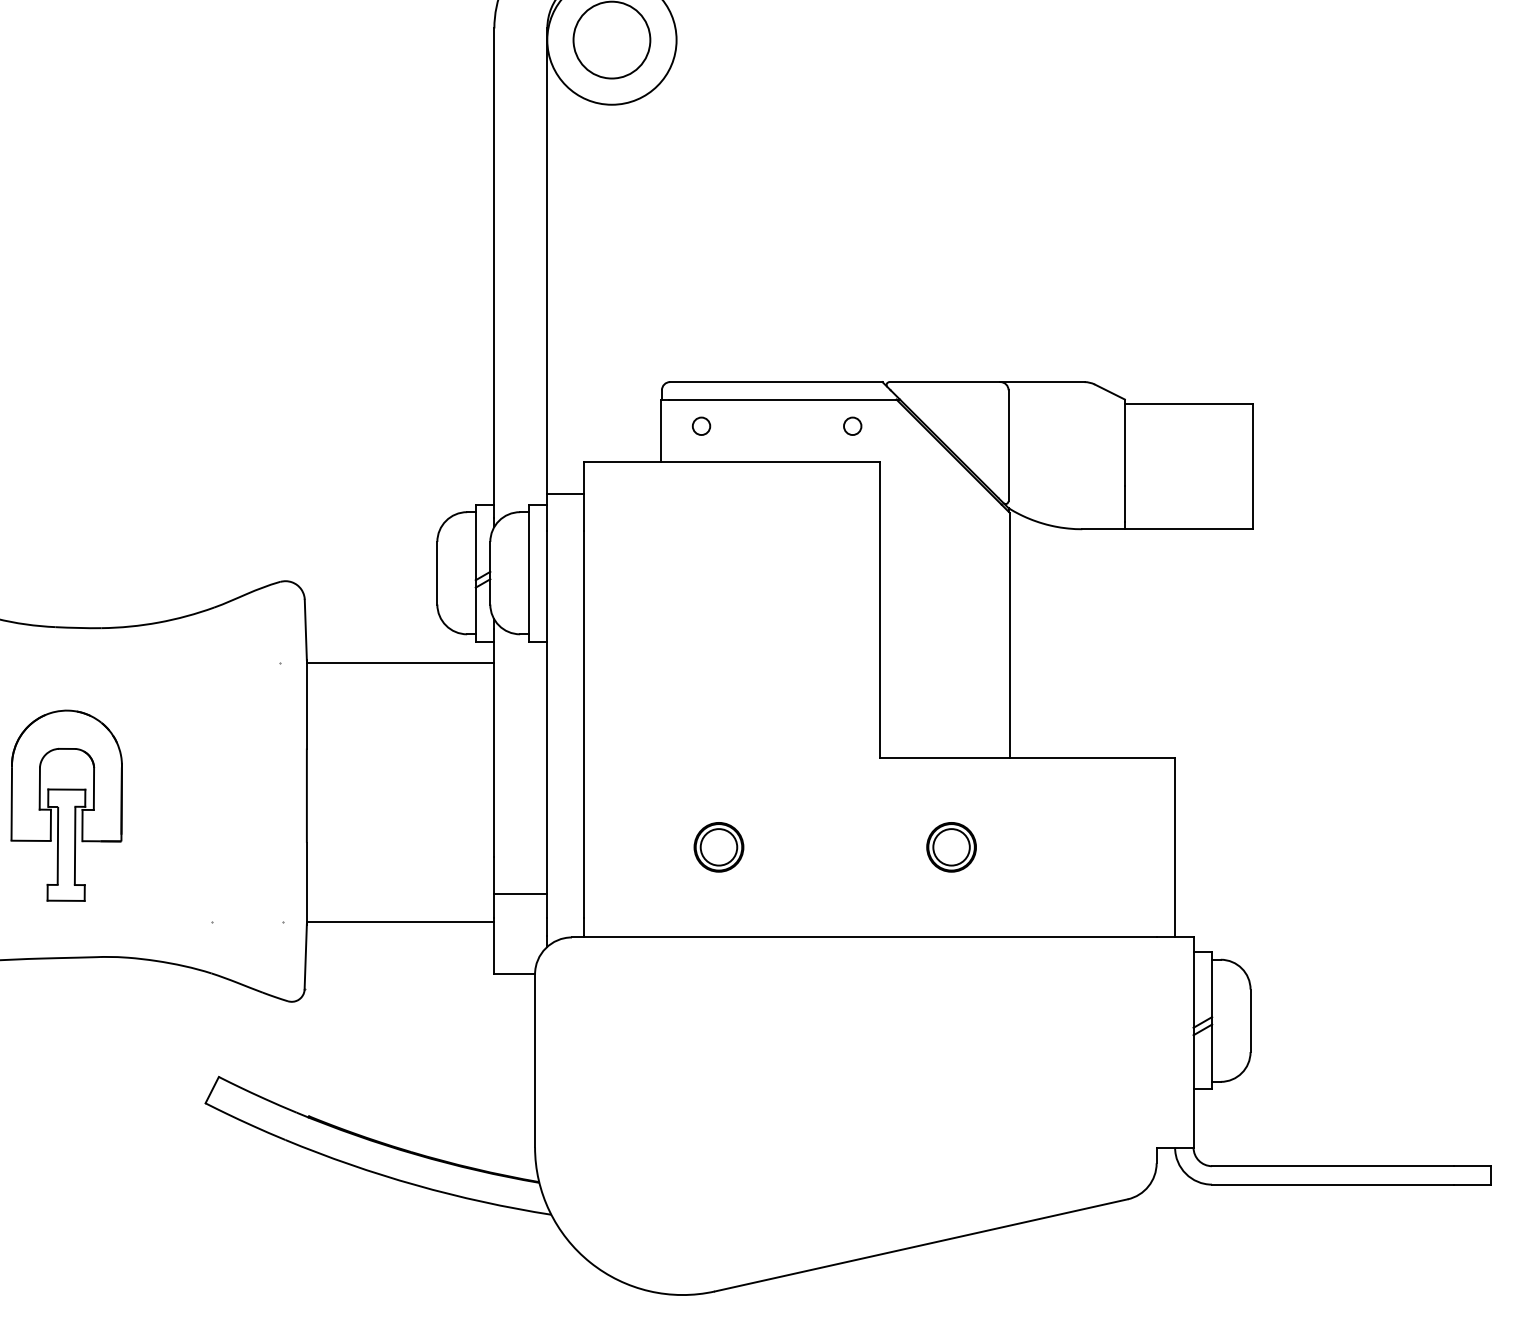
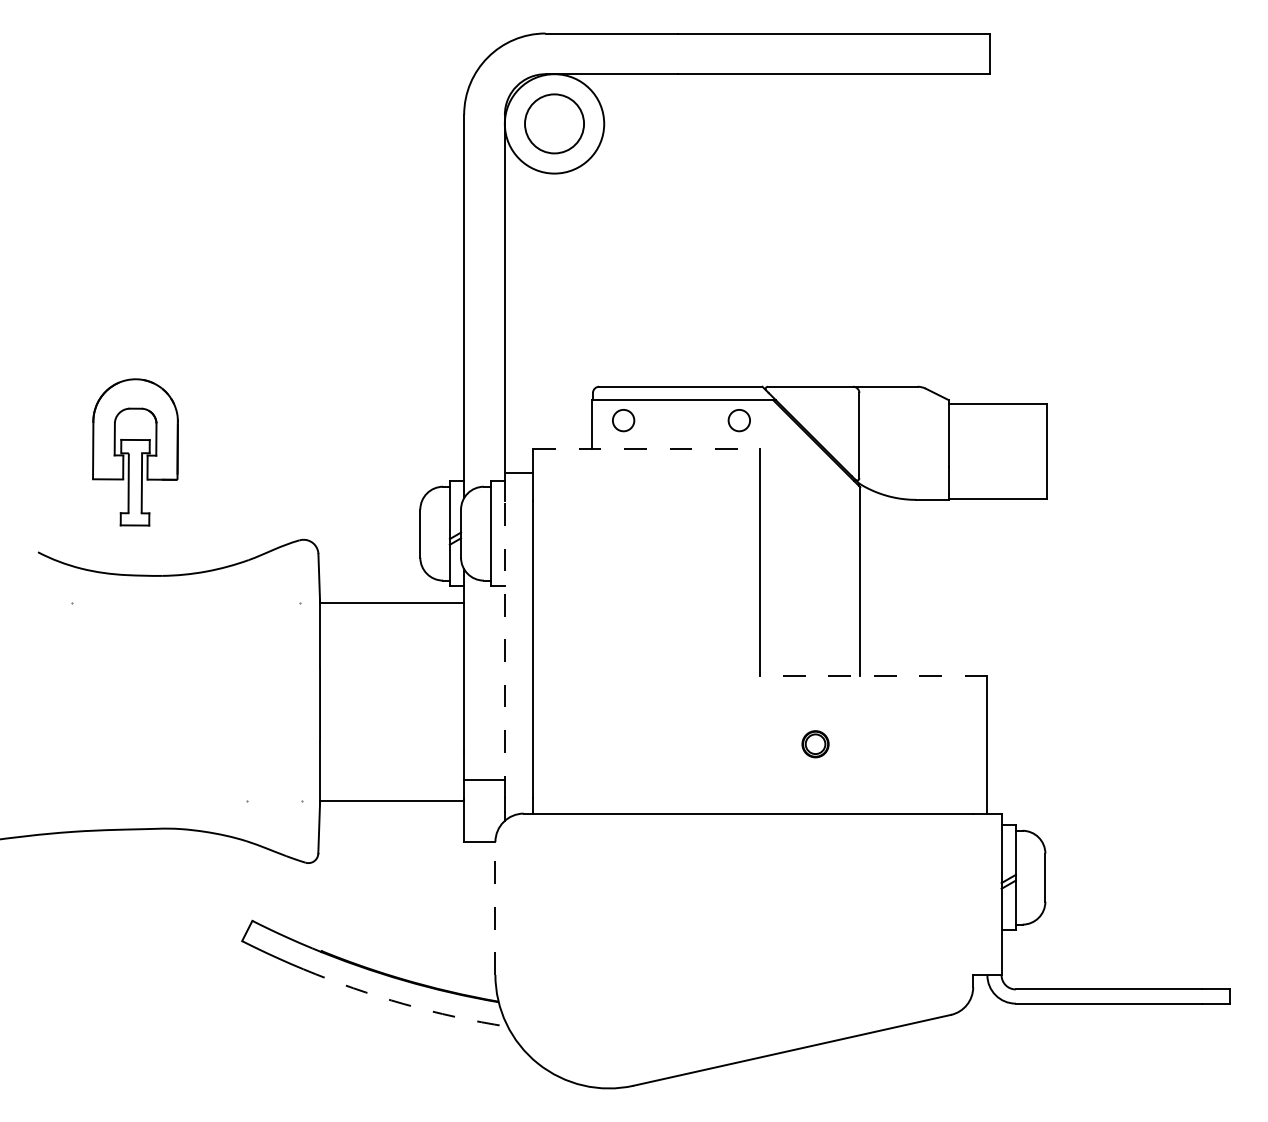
circle: (700, 425) -> (622, 420), size x1.6
circle: (852, 425) -> (739, 420), size x1.6
line: (731, 462) -> (646, 448), solid -> dashed
line: (546, 723) -> (504, 649), solid -> dashed
line: (1026, 757) -> (873, 675), solid -> dashed
part: (66, 805) -> (135, 452), moved
part: (718, 846) -> (636, 743), removed
part: (951, 846) -> (815, 743), size x0.7
line: (535, 1059) -> (495, 907), solid -> dashed
arc: (416, 1185) -> (404, 1004), solid -> dashed

